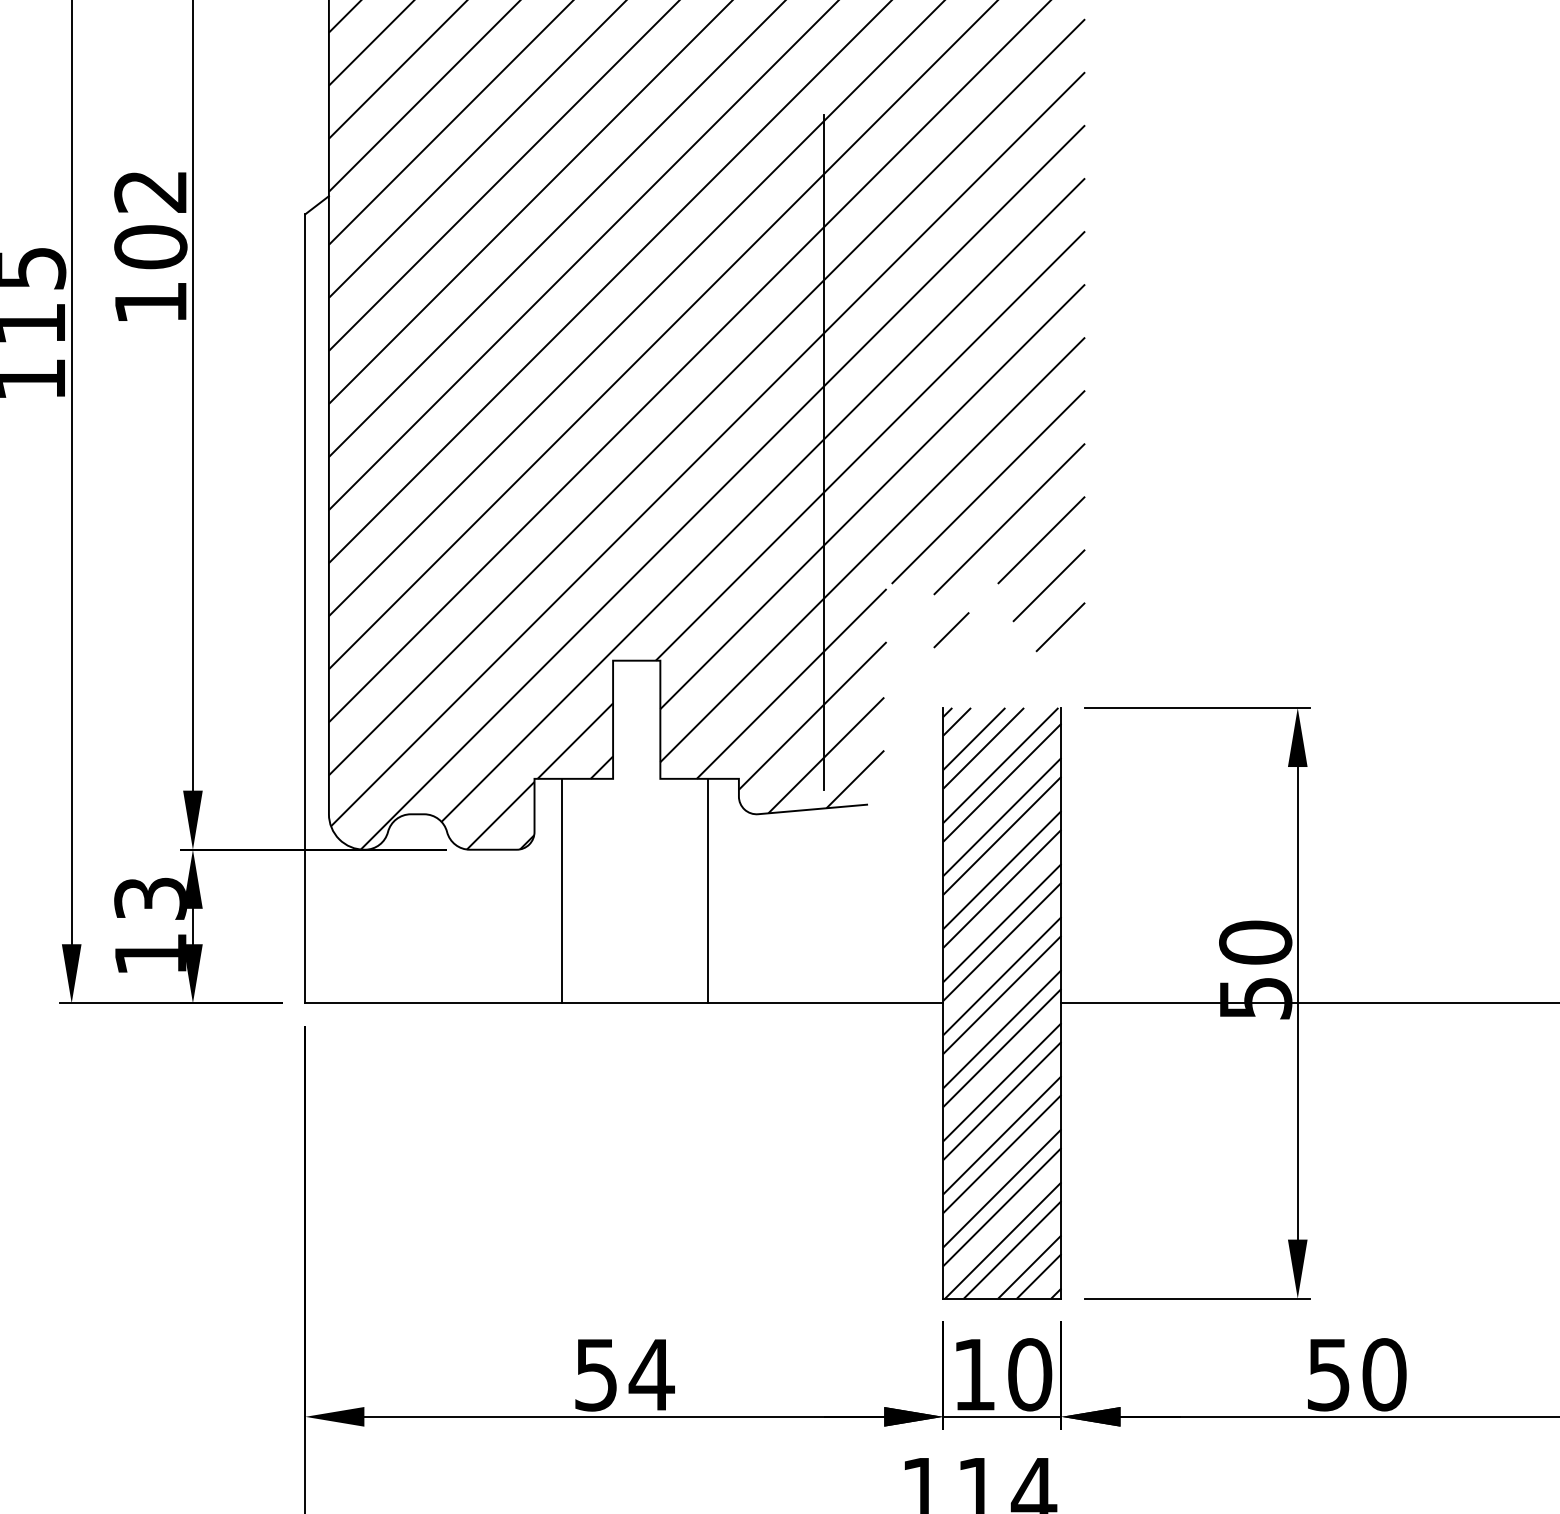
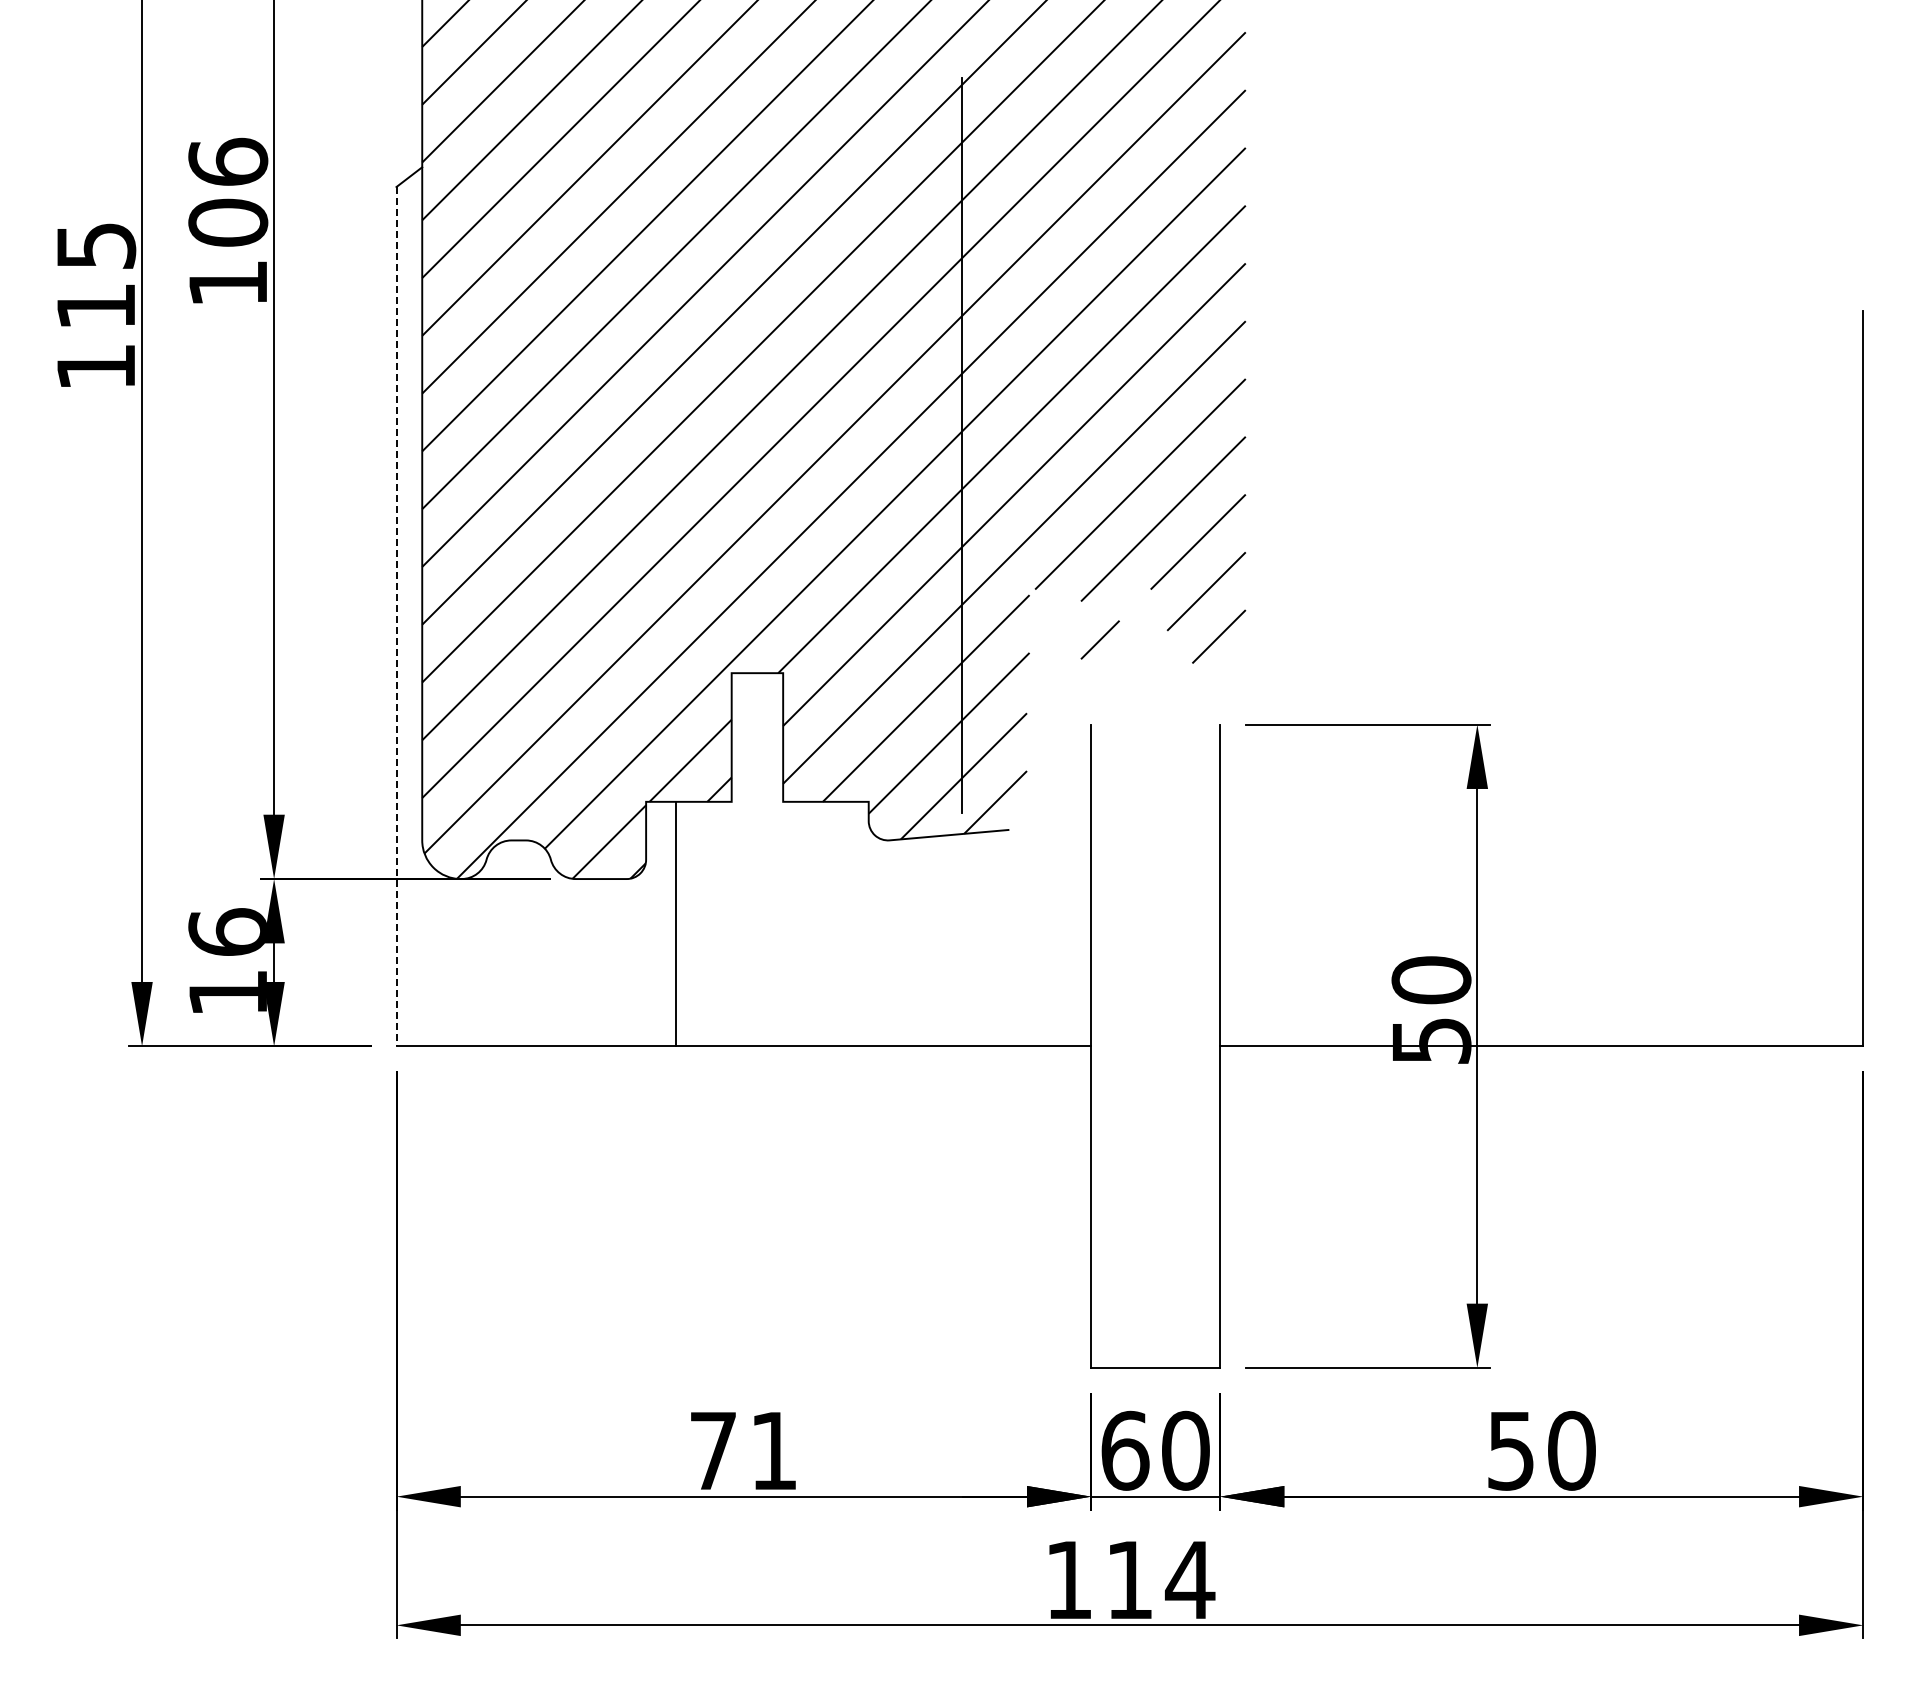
text: (151, 190) -> (228, 161), 102 -> 106
line: (305, 608) -> (396, 616), solid -> dashed
line: (708, 890) -> (835, 923), removed
text: (150, 897) -> (227, 931), 13 -> 16
hatch: (1002, 1003) -> (1155, 1046), removed
text: (974, 1374) -> (1125, 1450), 10 -> 60
text: (624, 1375) -> (744, 1451), 54 -> 71

